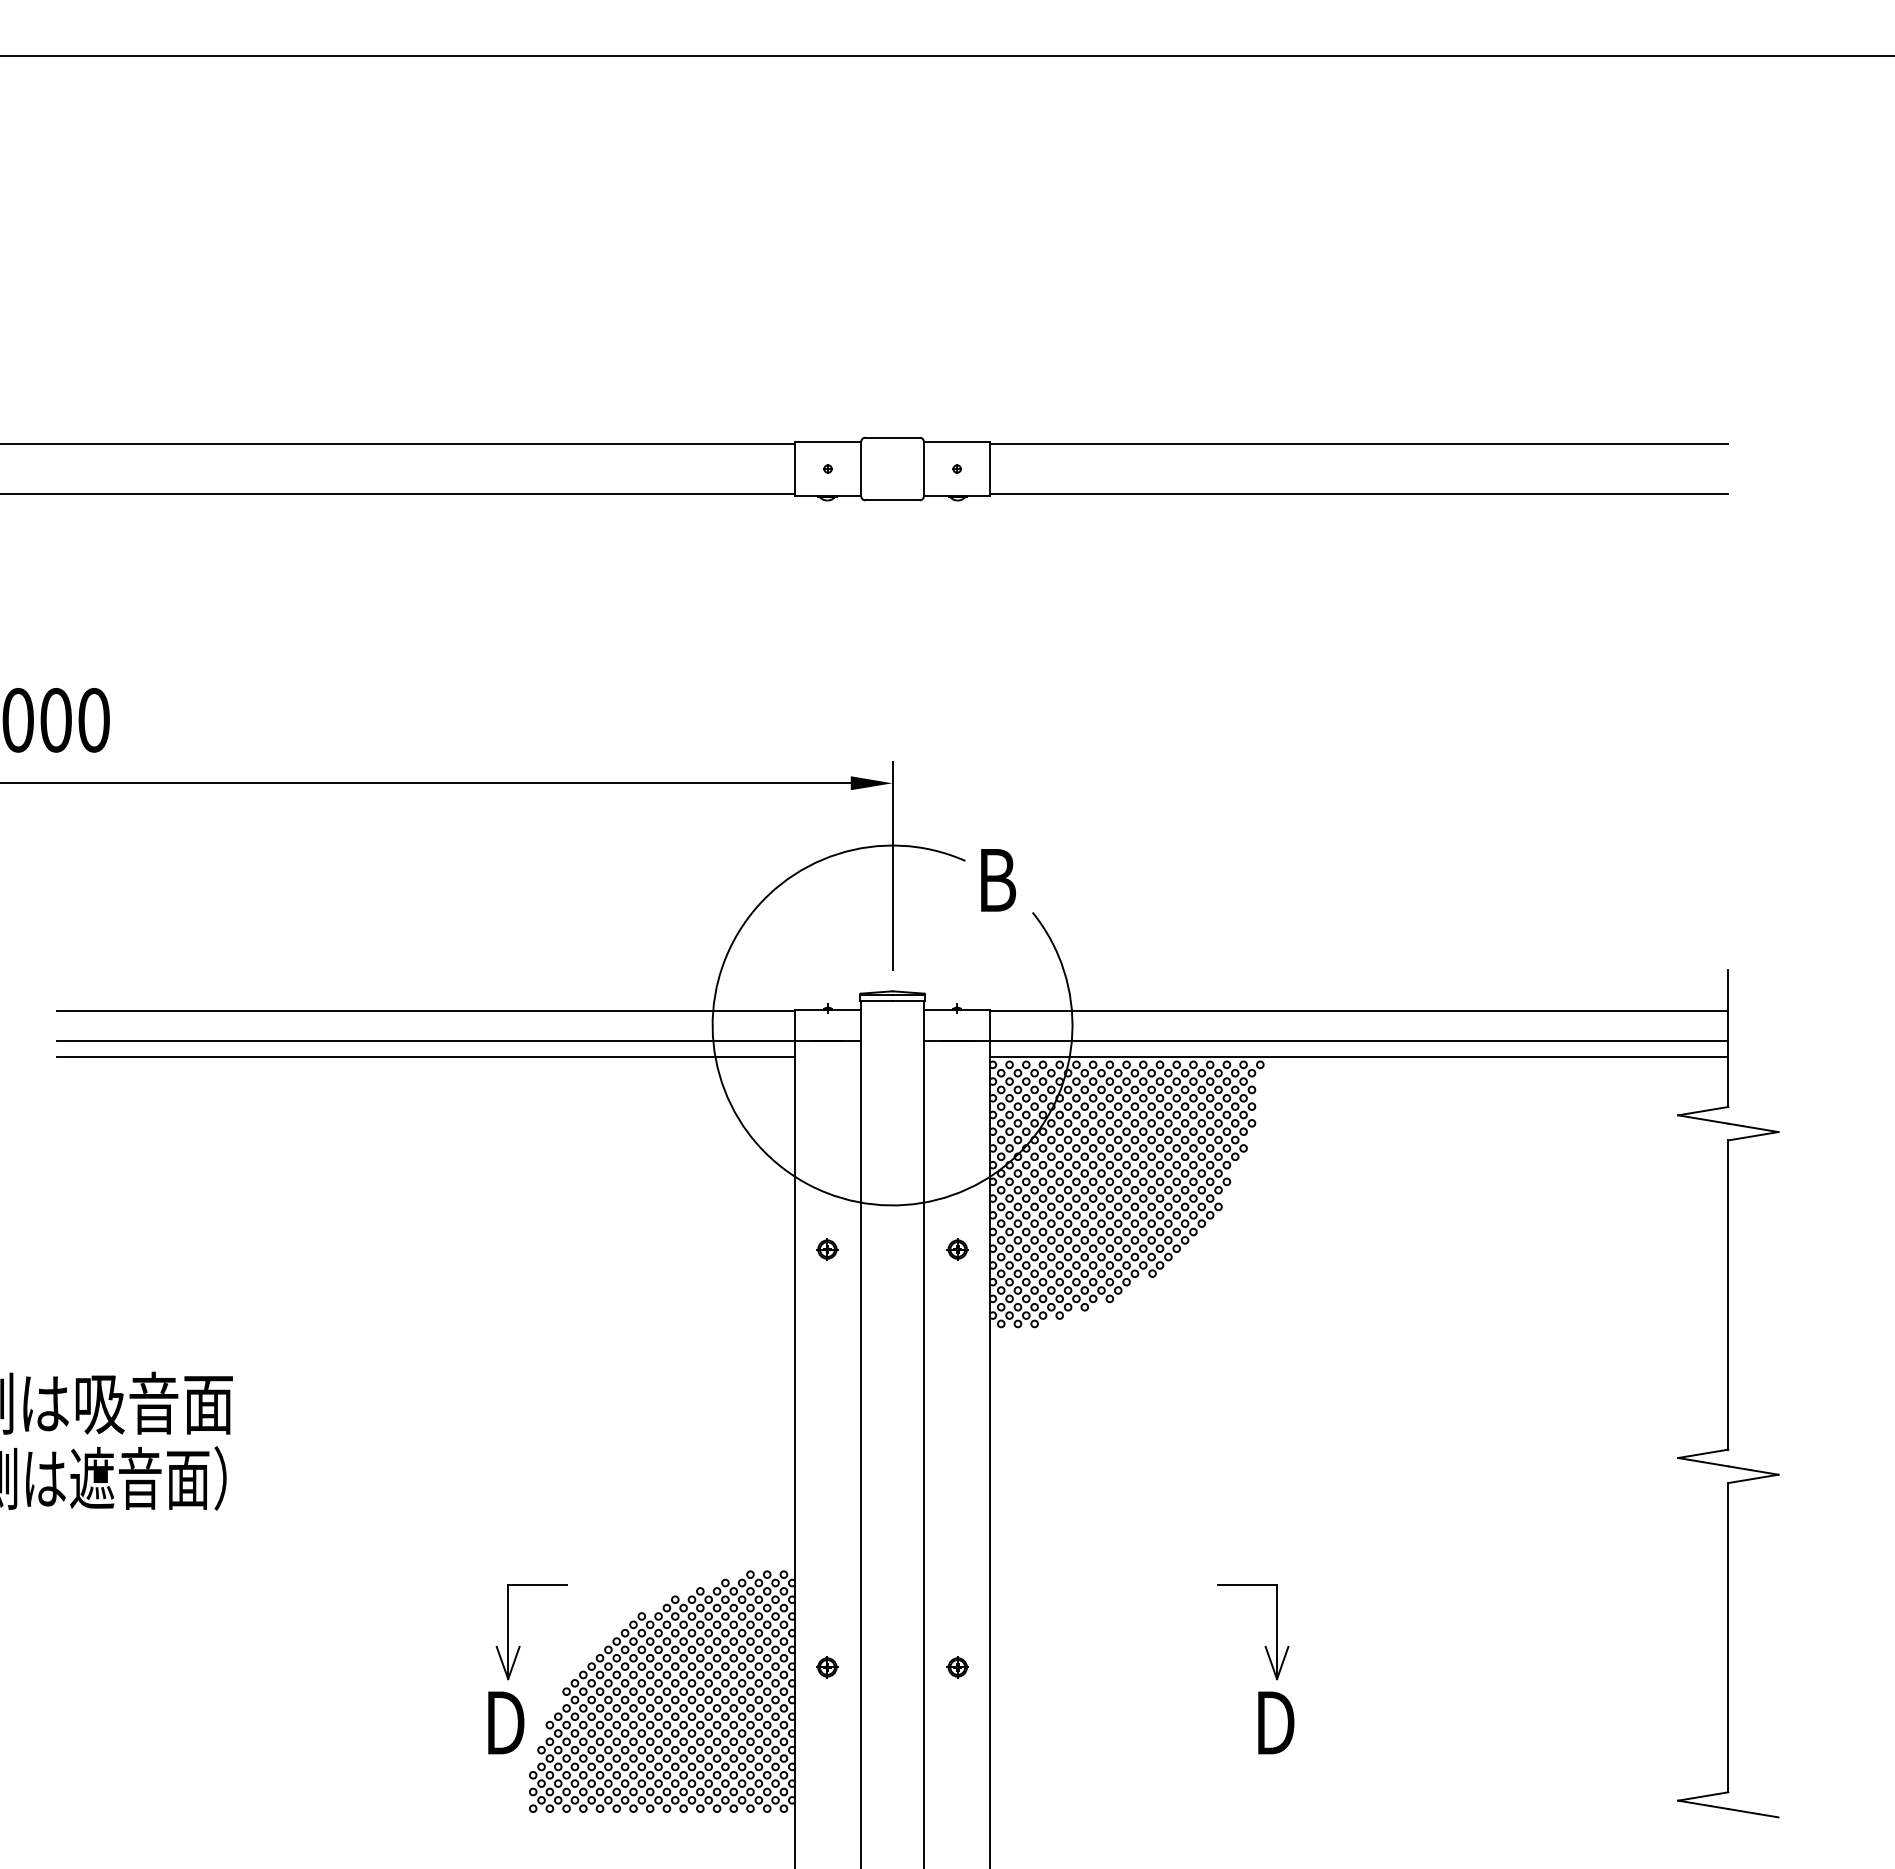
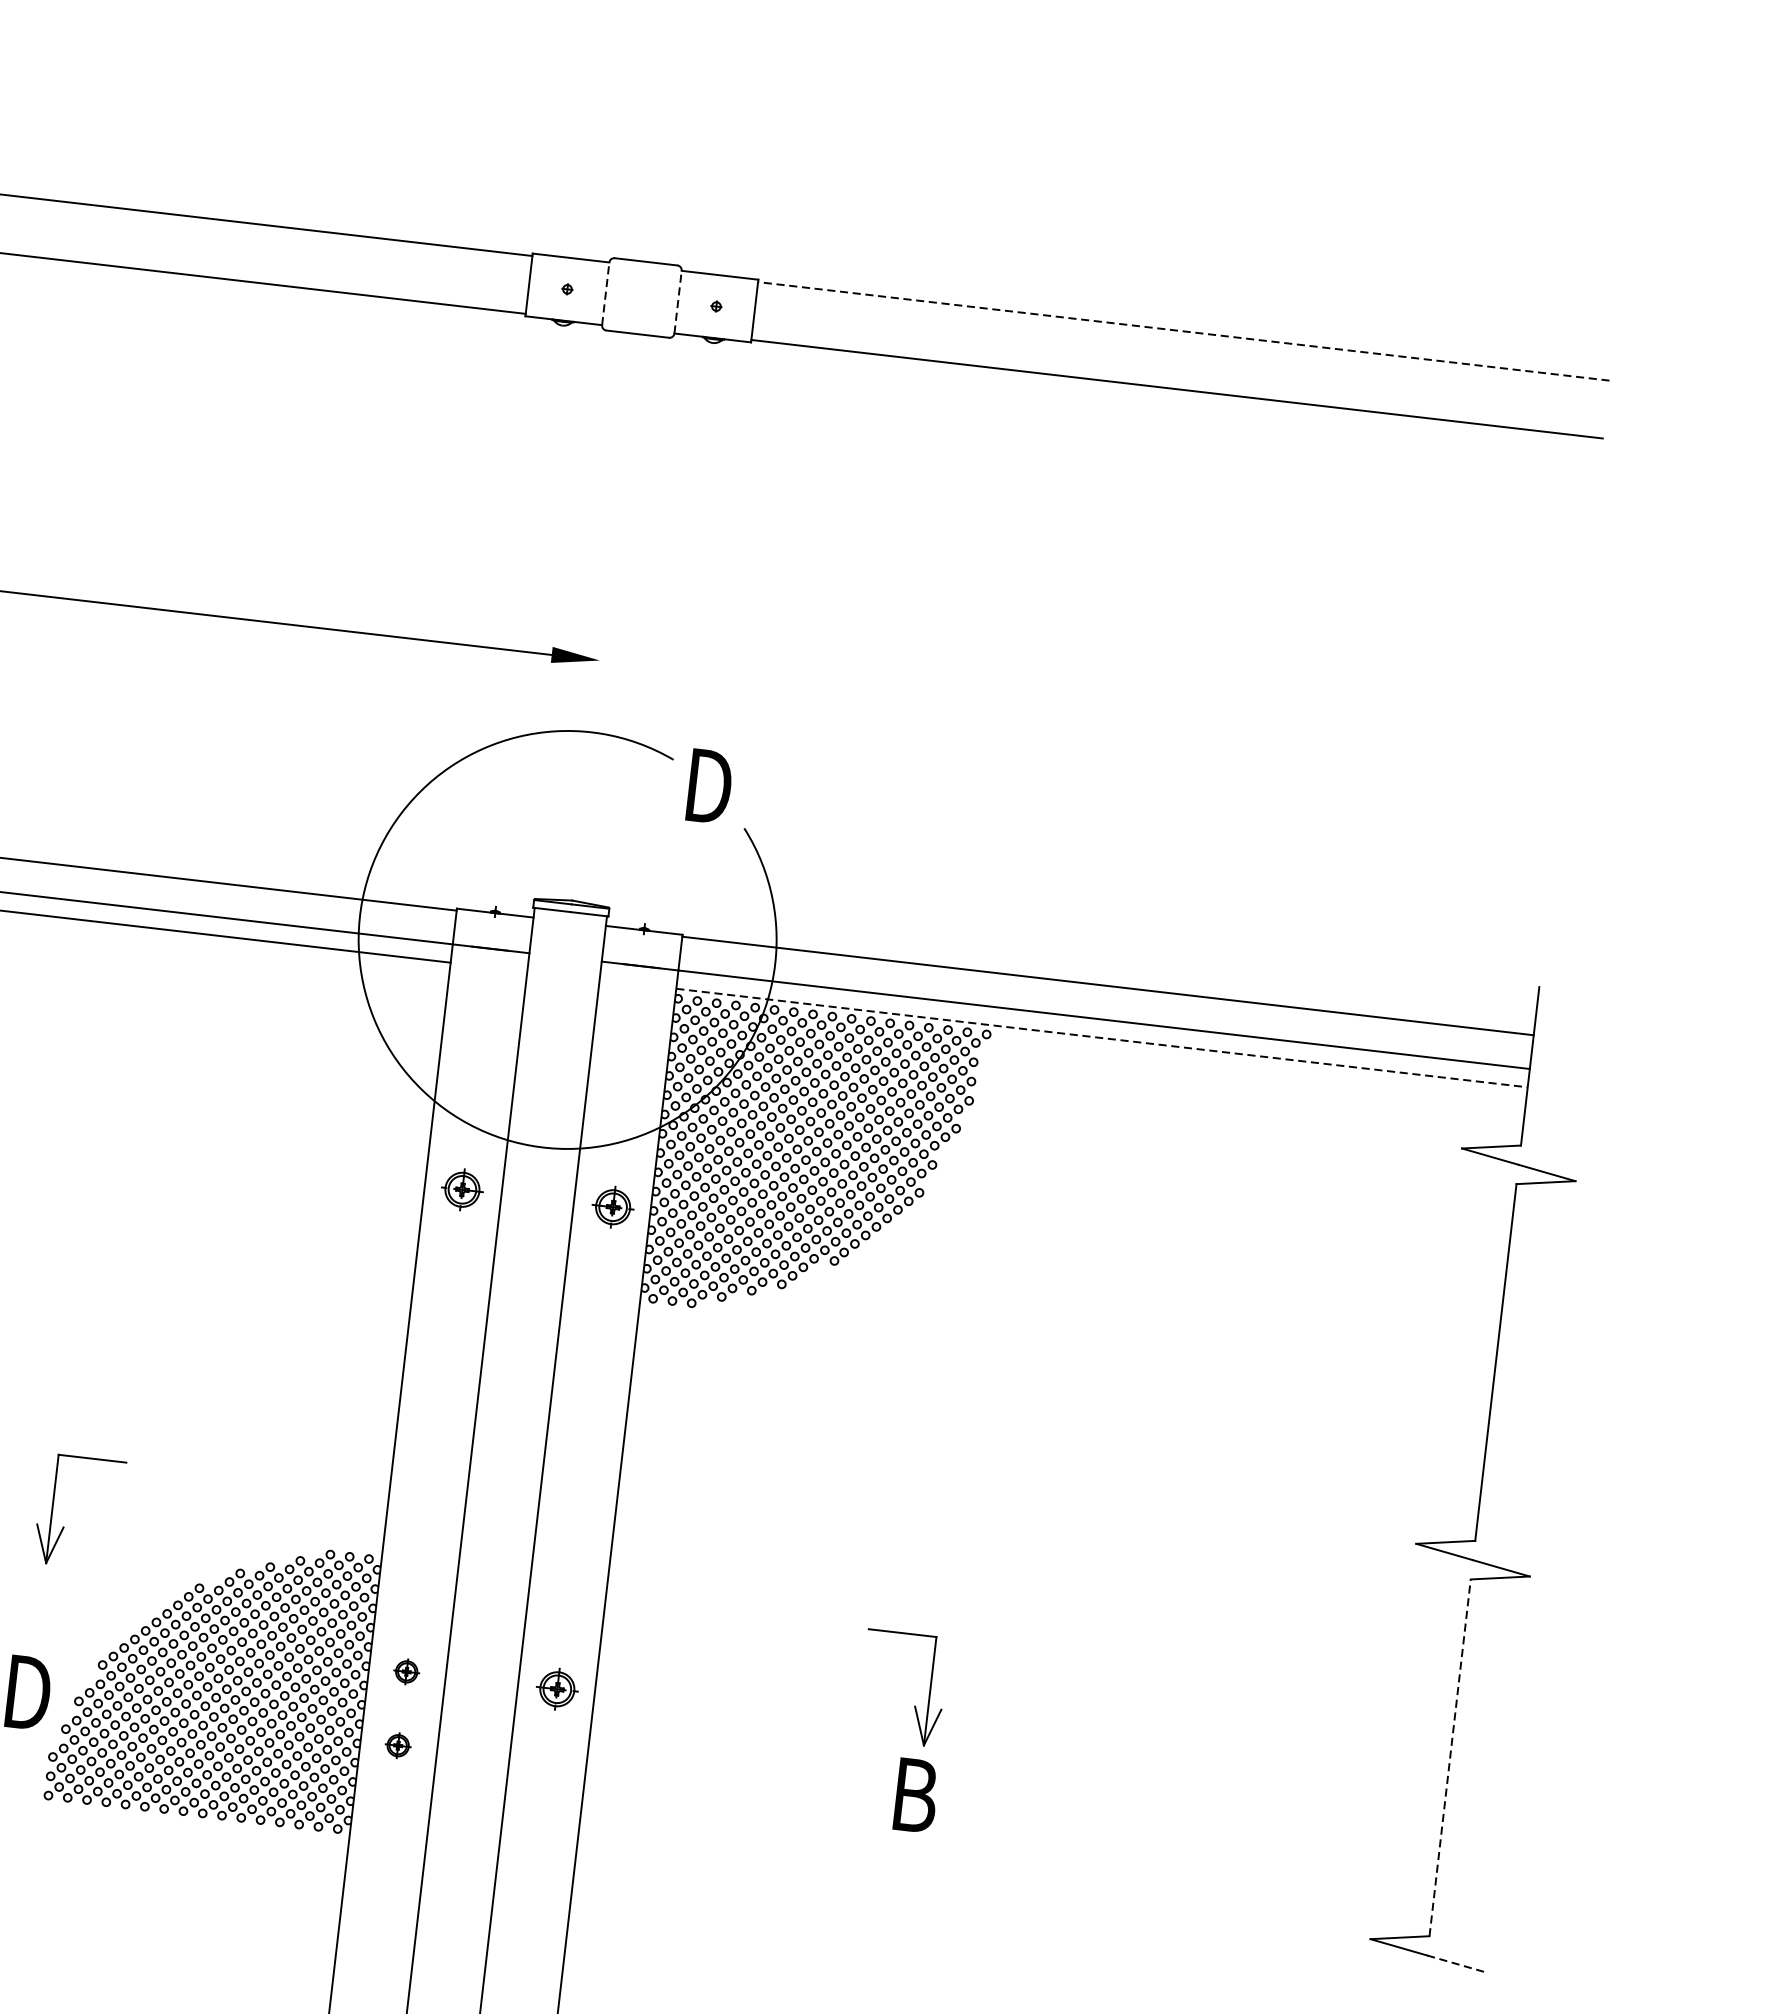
line: (1359, 443) -> (1184, 330), solid -> dashed
line: (861, 468) -> (606, 293), solid -> dashed
line: (923, 468) -> (677, 301), solid -> dashed
line: (892, 866) -> (588, 756), removed
text: (1002, 880) -> (713, 787), B -> D
line: (1359, 1056) -> (1102, 1038), solid -> dashed
part: (827, 1249) -> (462, 1189), size x1.6
part: (957, 1249) -> (612, 1207), size x1.6
line: (1728, 1637) -> (1450, 1757), solid -> dashed
part: (519, 1645) -> (63, 1525), moved
part: (957, 1667) -> (556, 1689), size x1.6
text: (1279, 1722) -> (920, 1795), D -> B
part: (827, 1731) -> (398, 1745), added
line: (1752, 1813) -> (1454, 1963), solid -> dashed

